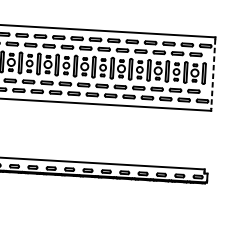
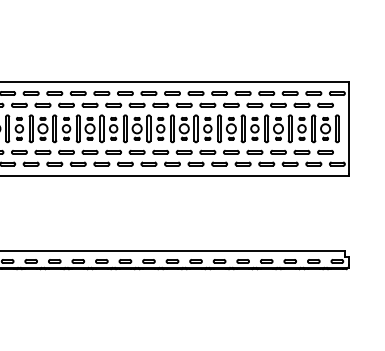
line: (213, 73) -> (349, 128), dashed -> solid

